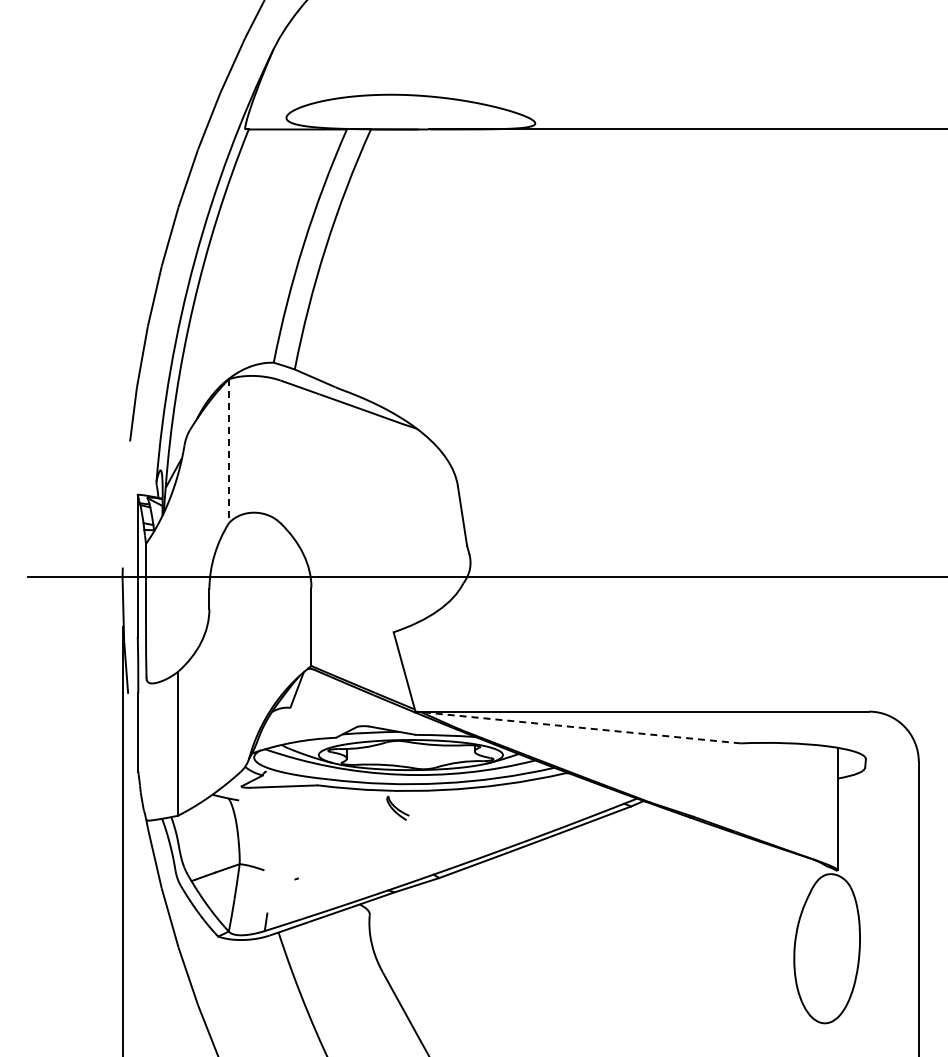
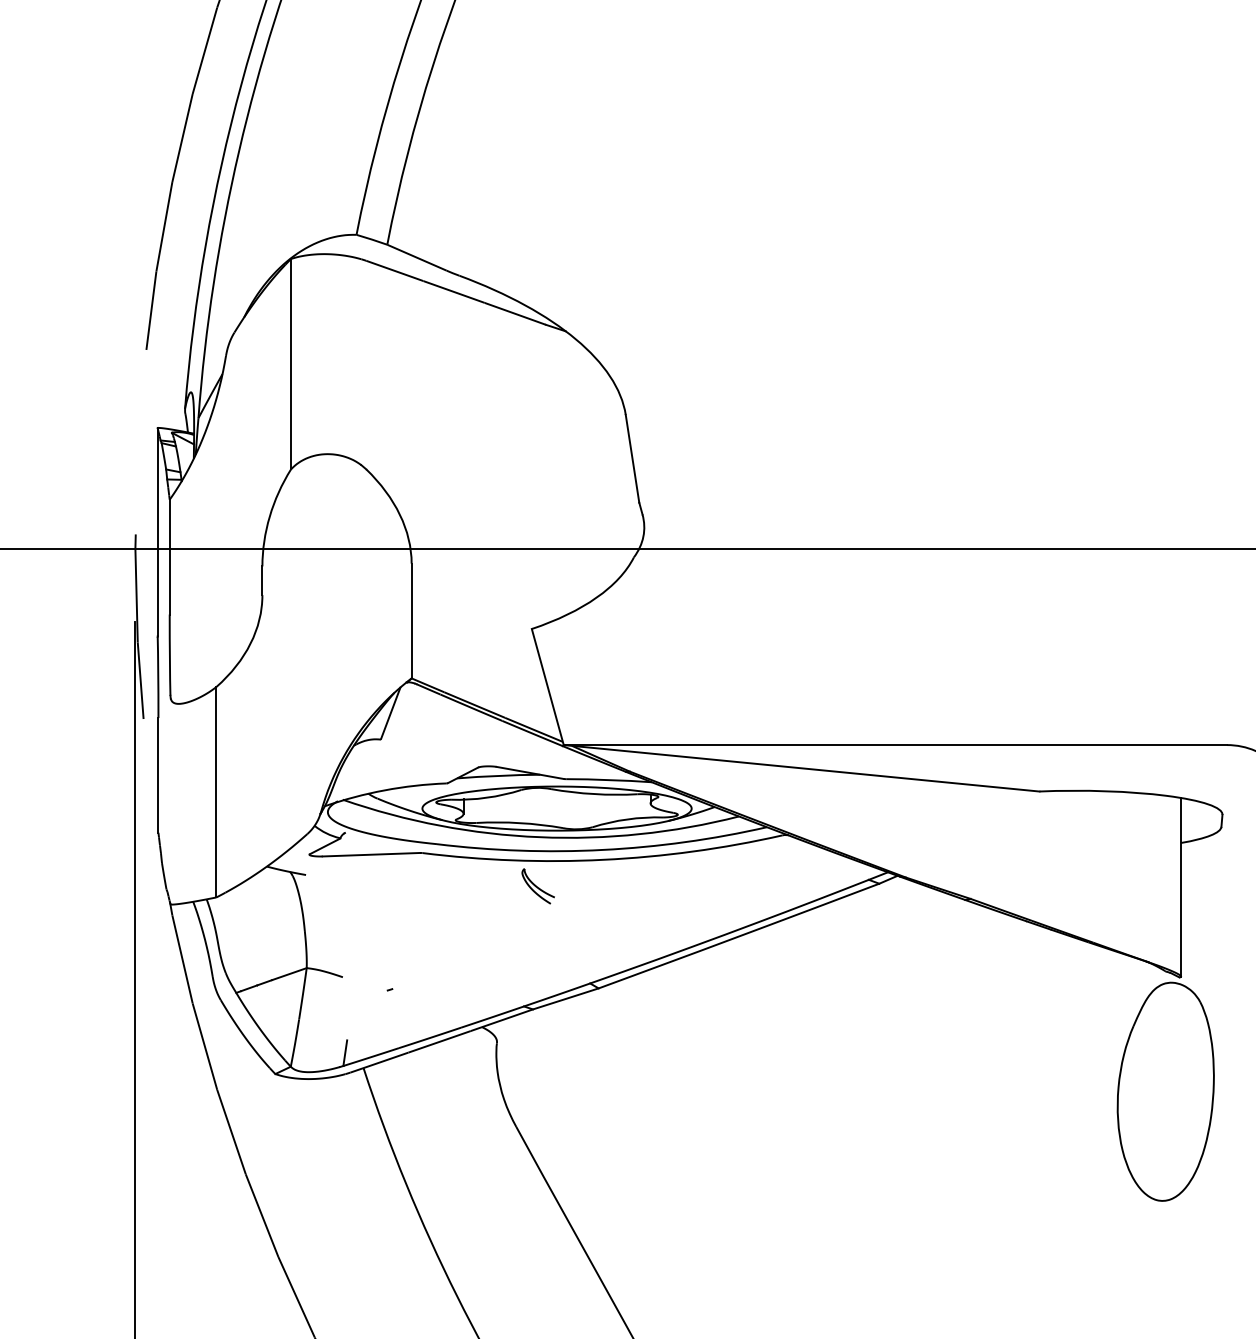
line: (228, 451) -> (290, 364), dashed -> solid
line: (577, 727) -> (800, 768), dashed -> solid

